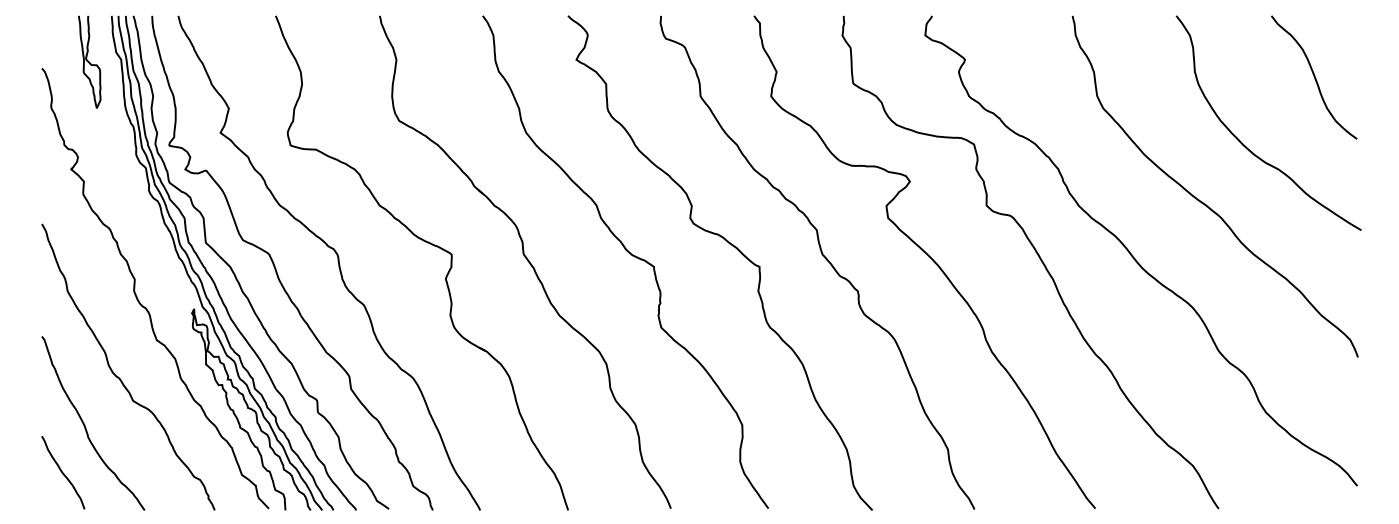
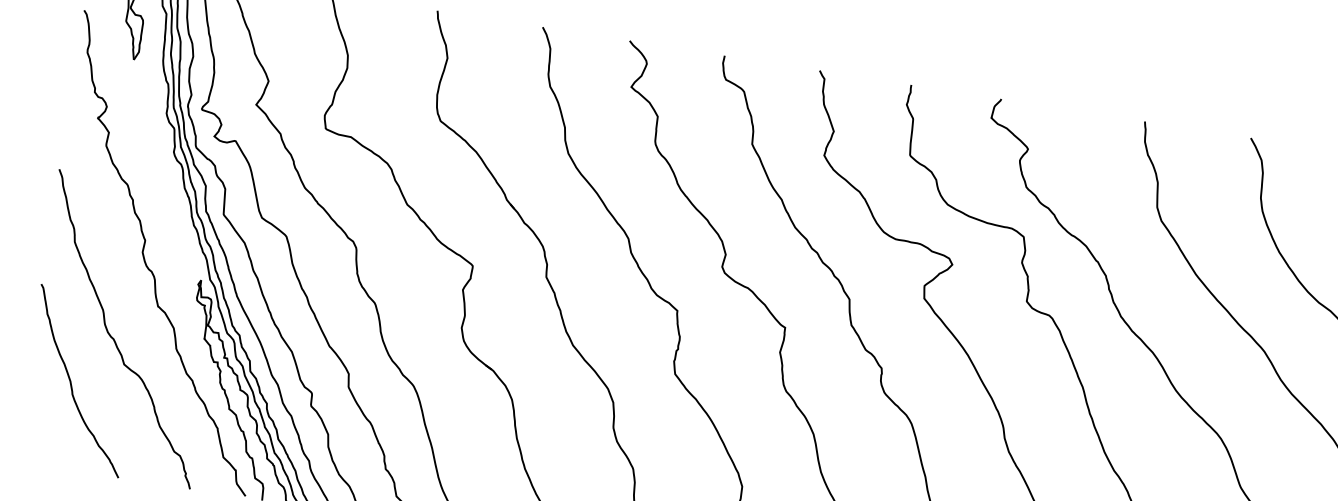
curve: (63, 472) -> (41, 426), removed

